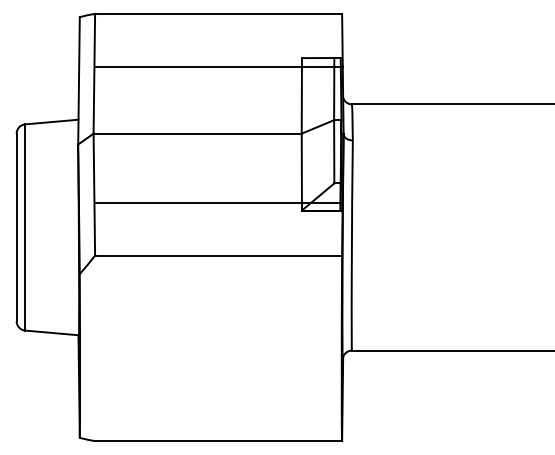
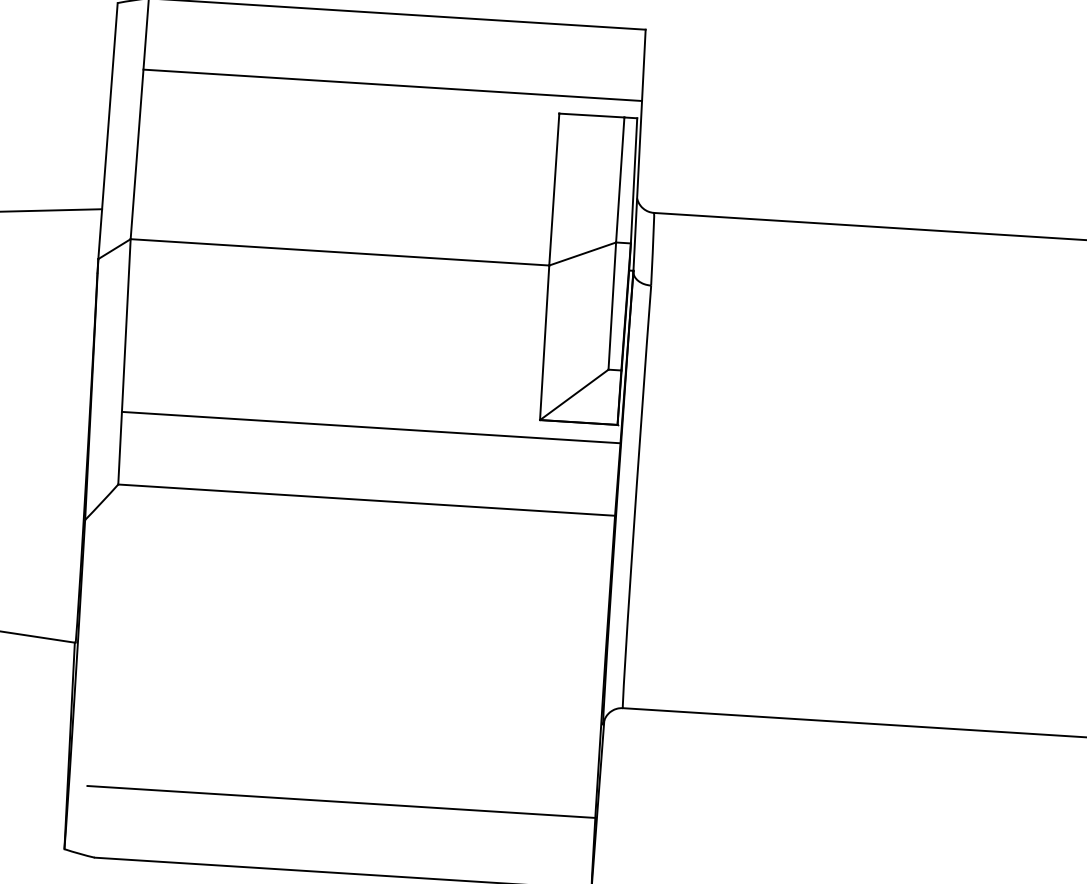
line: (218, 67) -> (392, 85), moved
line: (218, 203) -> (371, 427), moved
line: (215, 405) -> (341, 801), added

